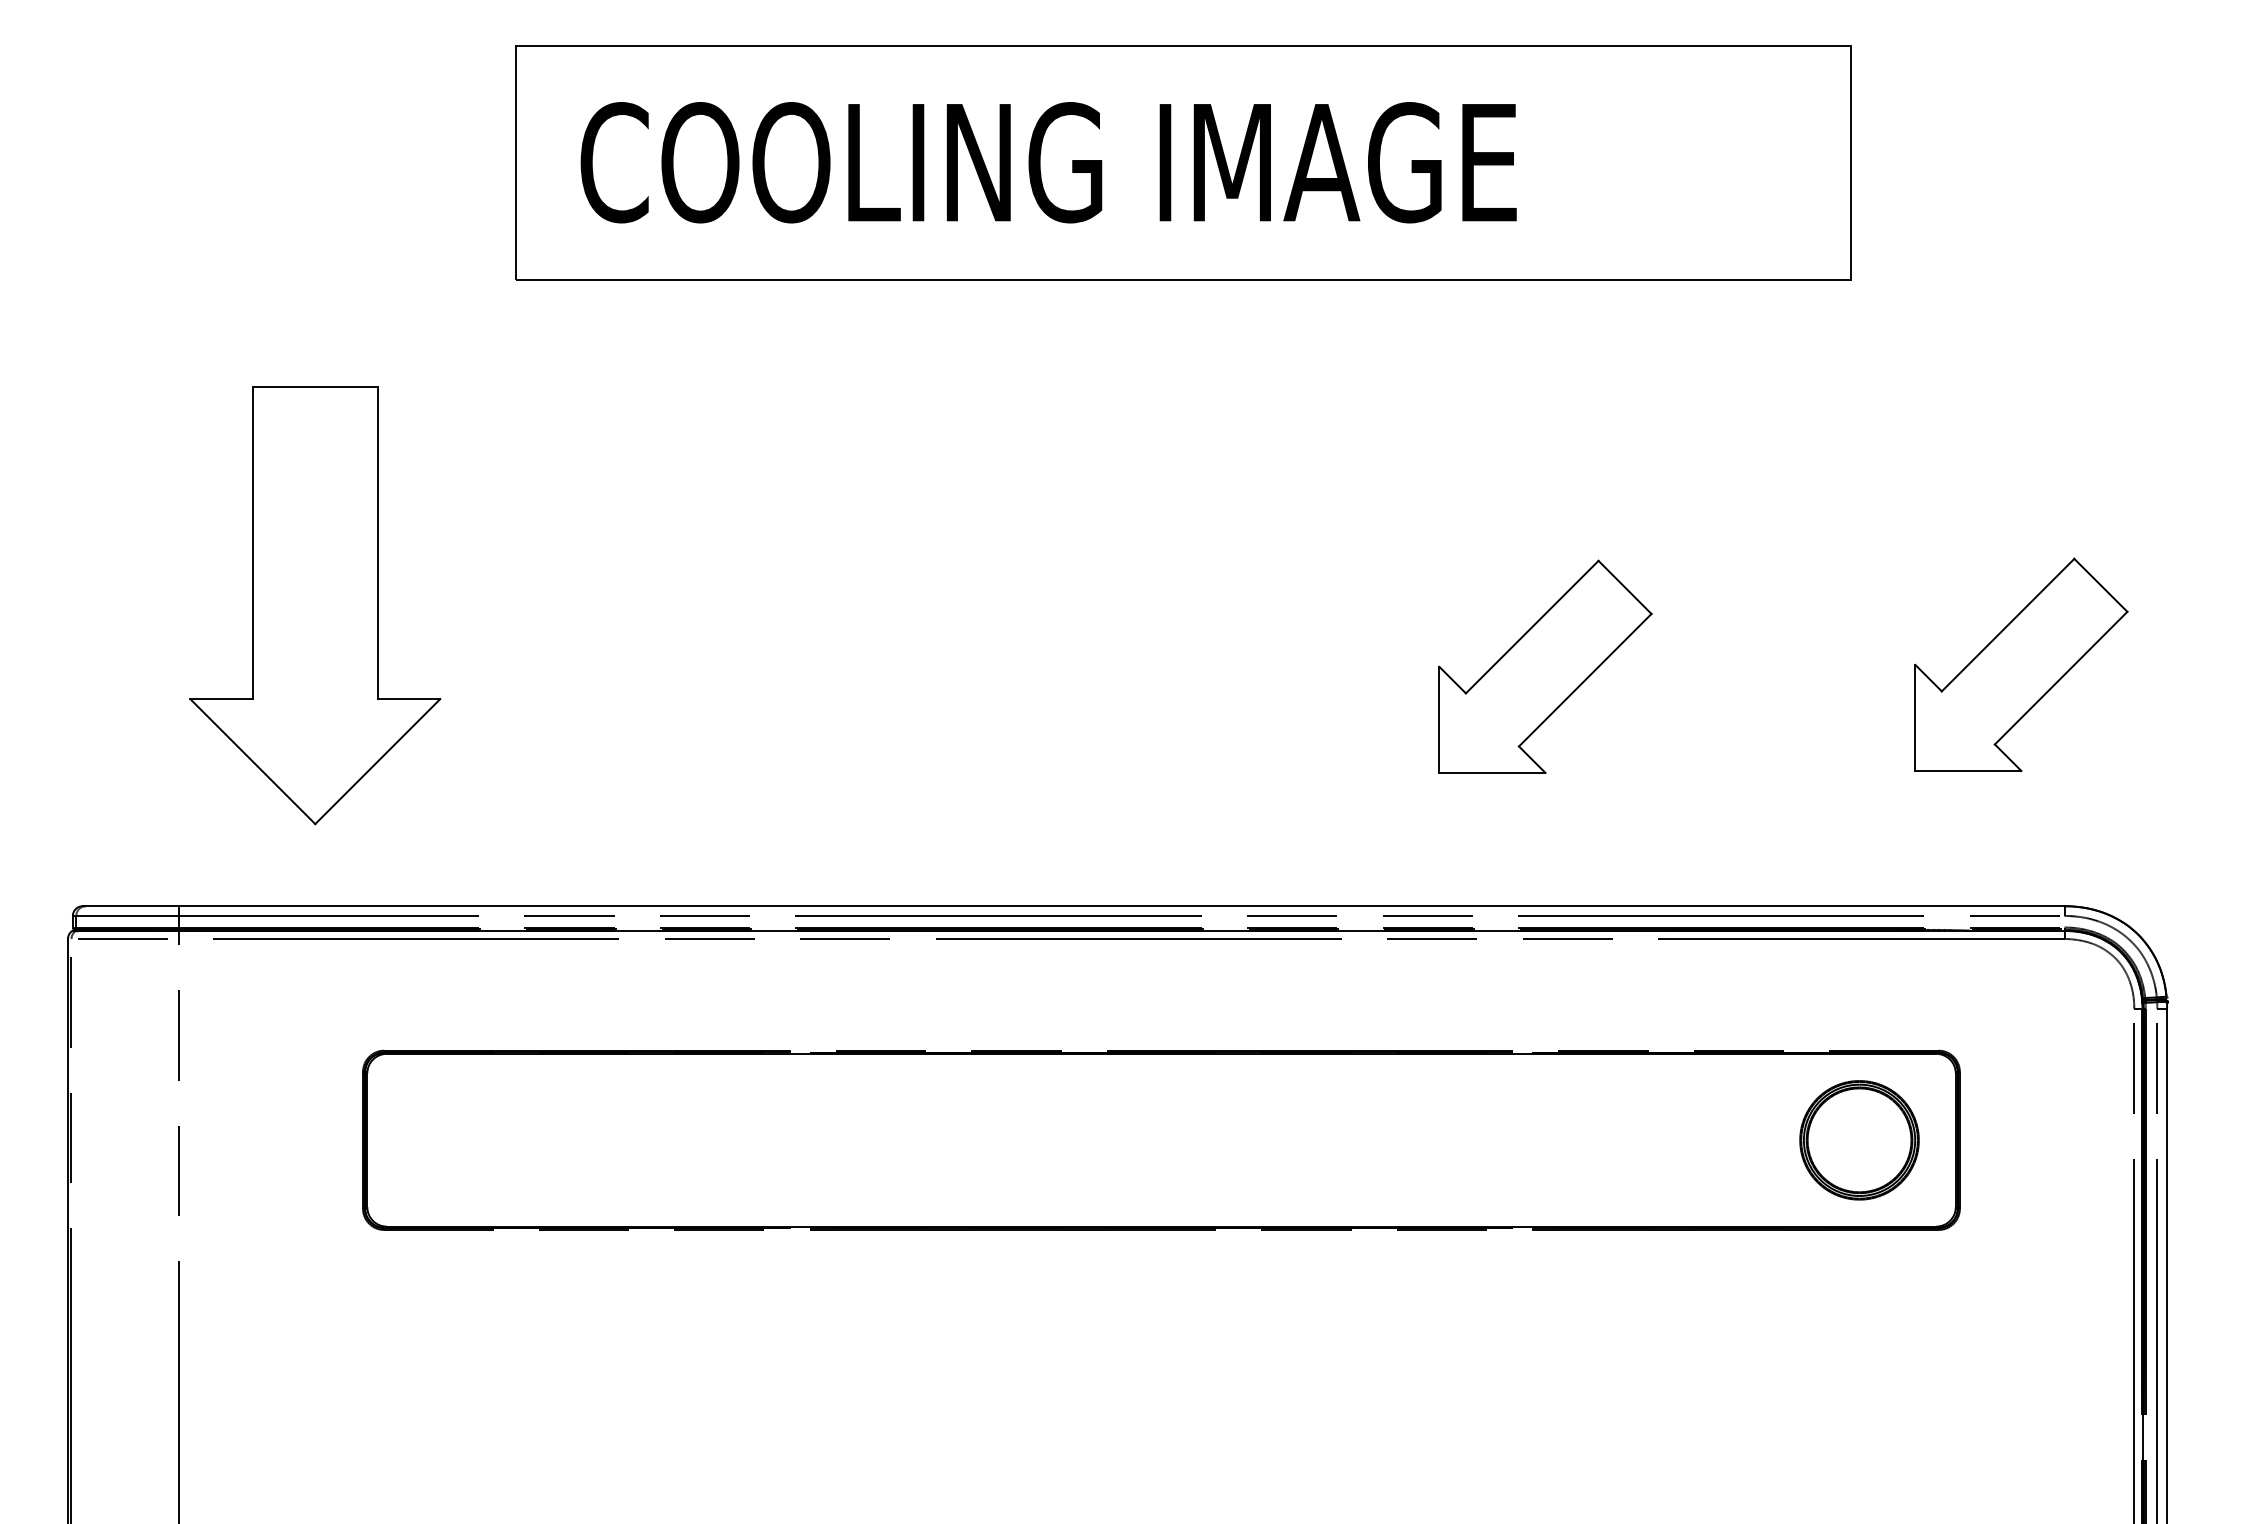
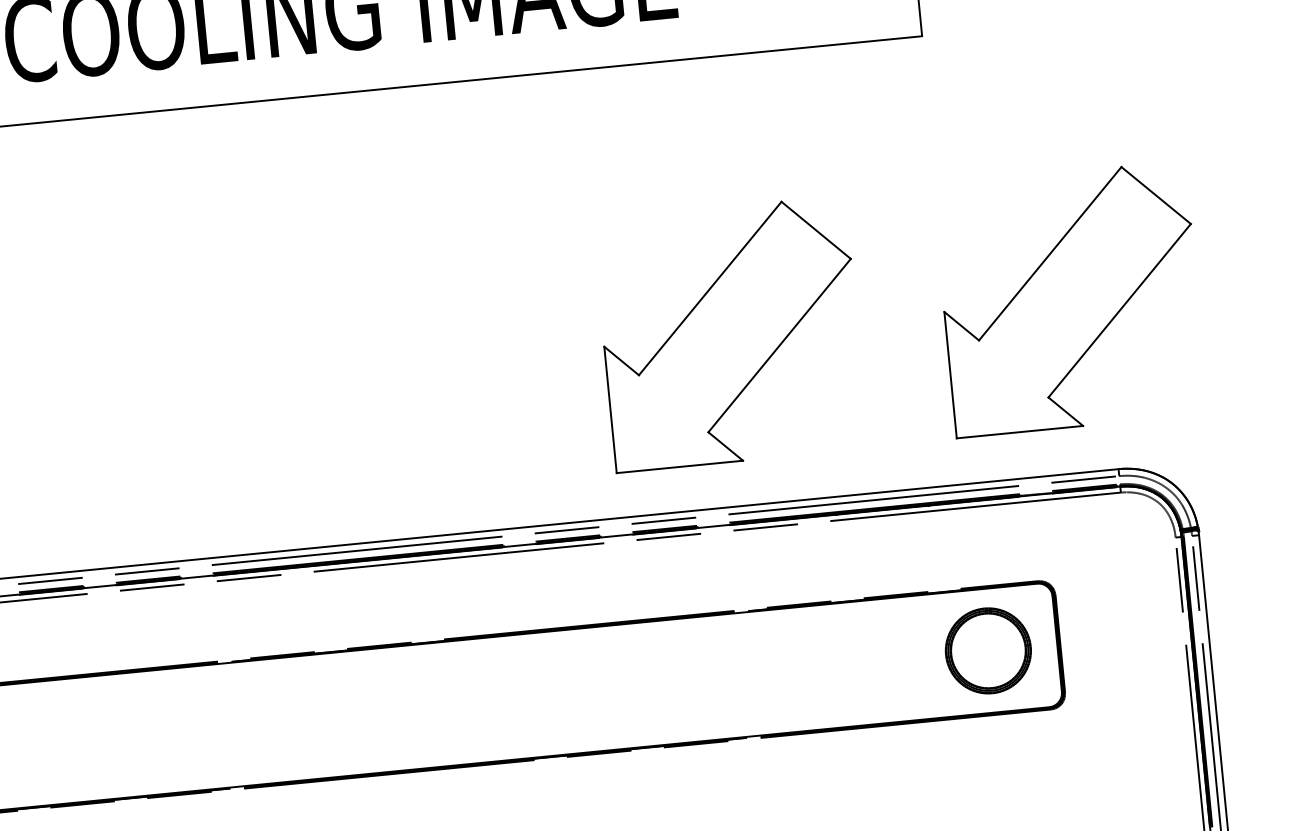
part: (2021, 664) -> (1070, 299), size x1.67
part: (1545, 666) -> (730, 334), size x1.67

